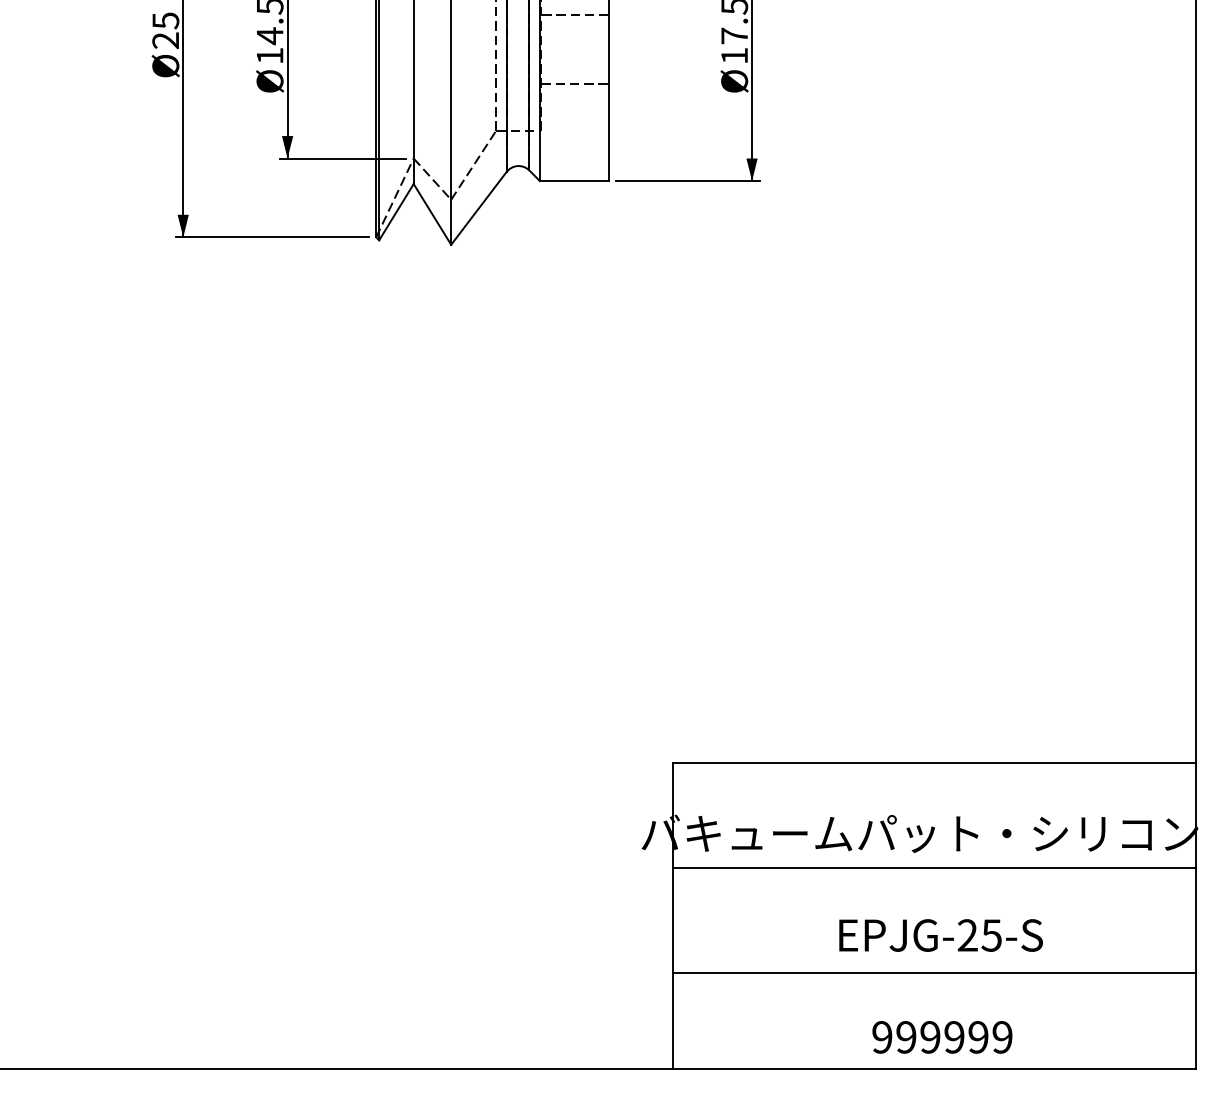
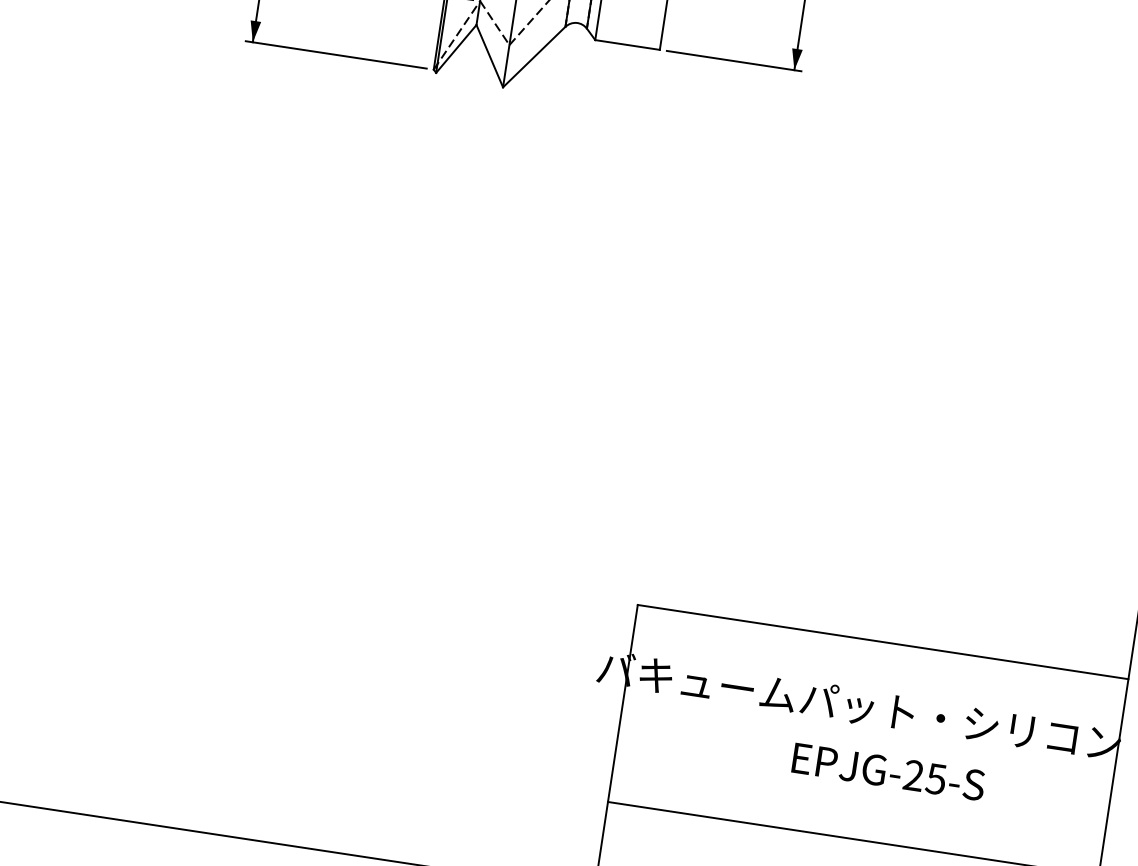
line: (934, 868) -> (867, 740), removed
text: (940, 935) -> (888, 771), moved

